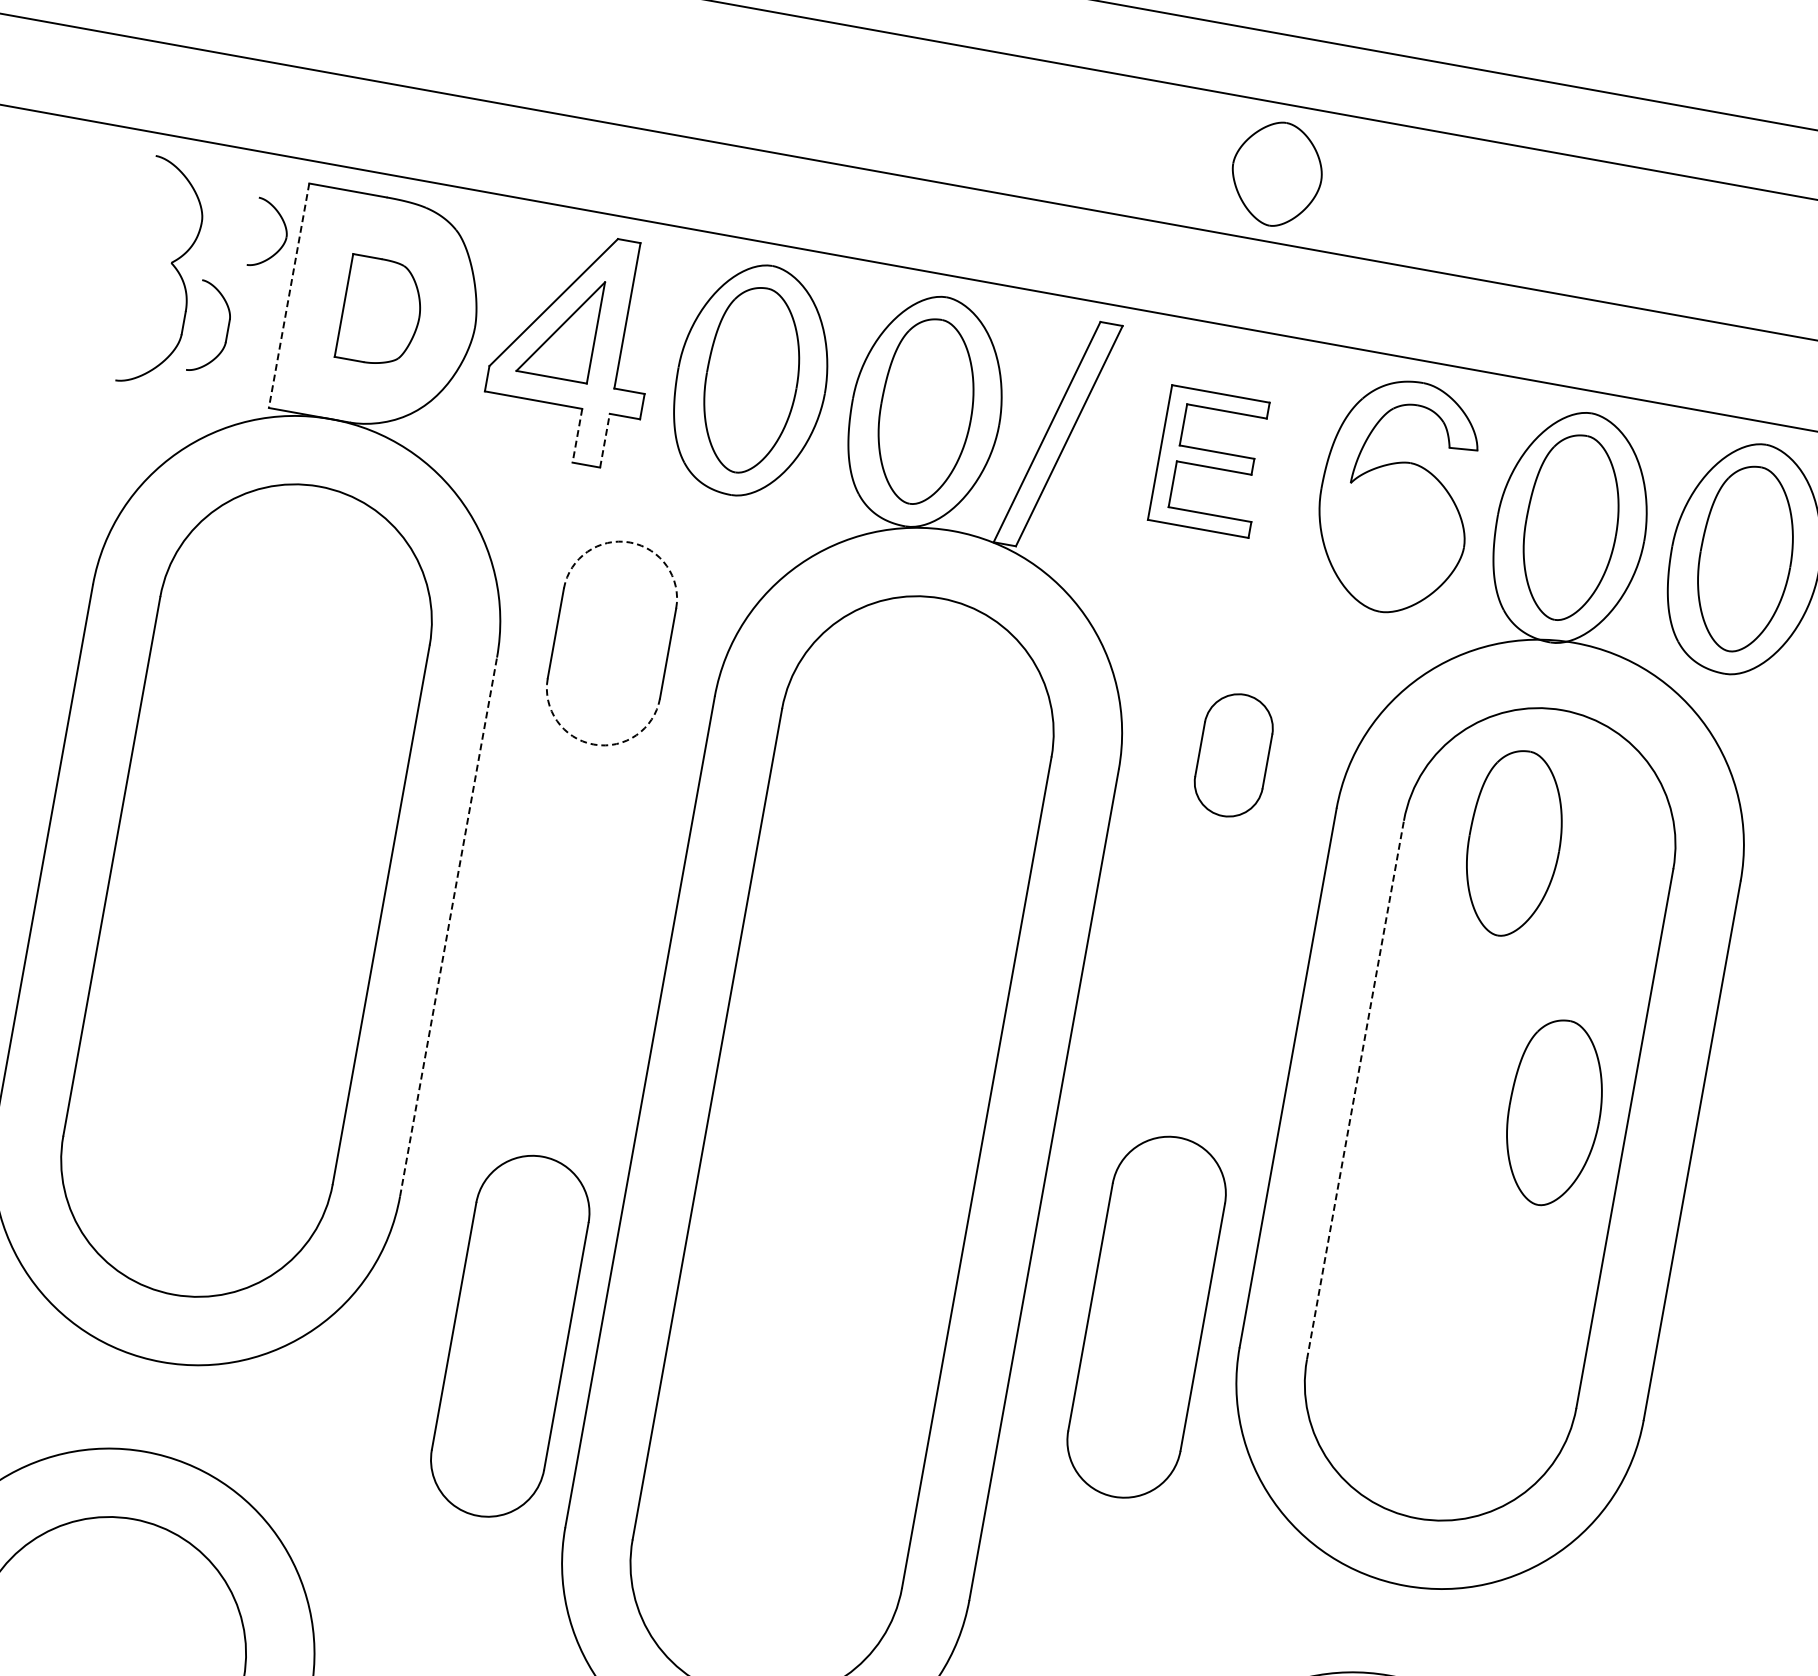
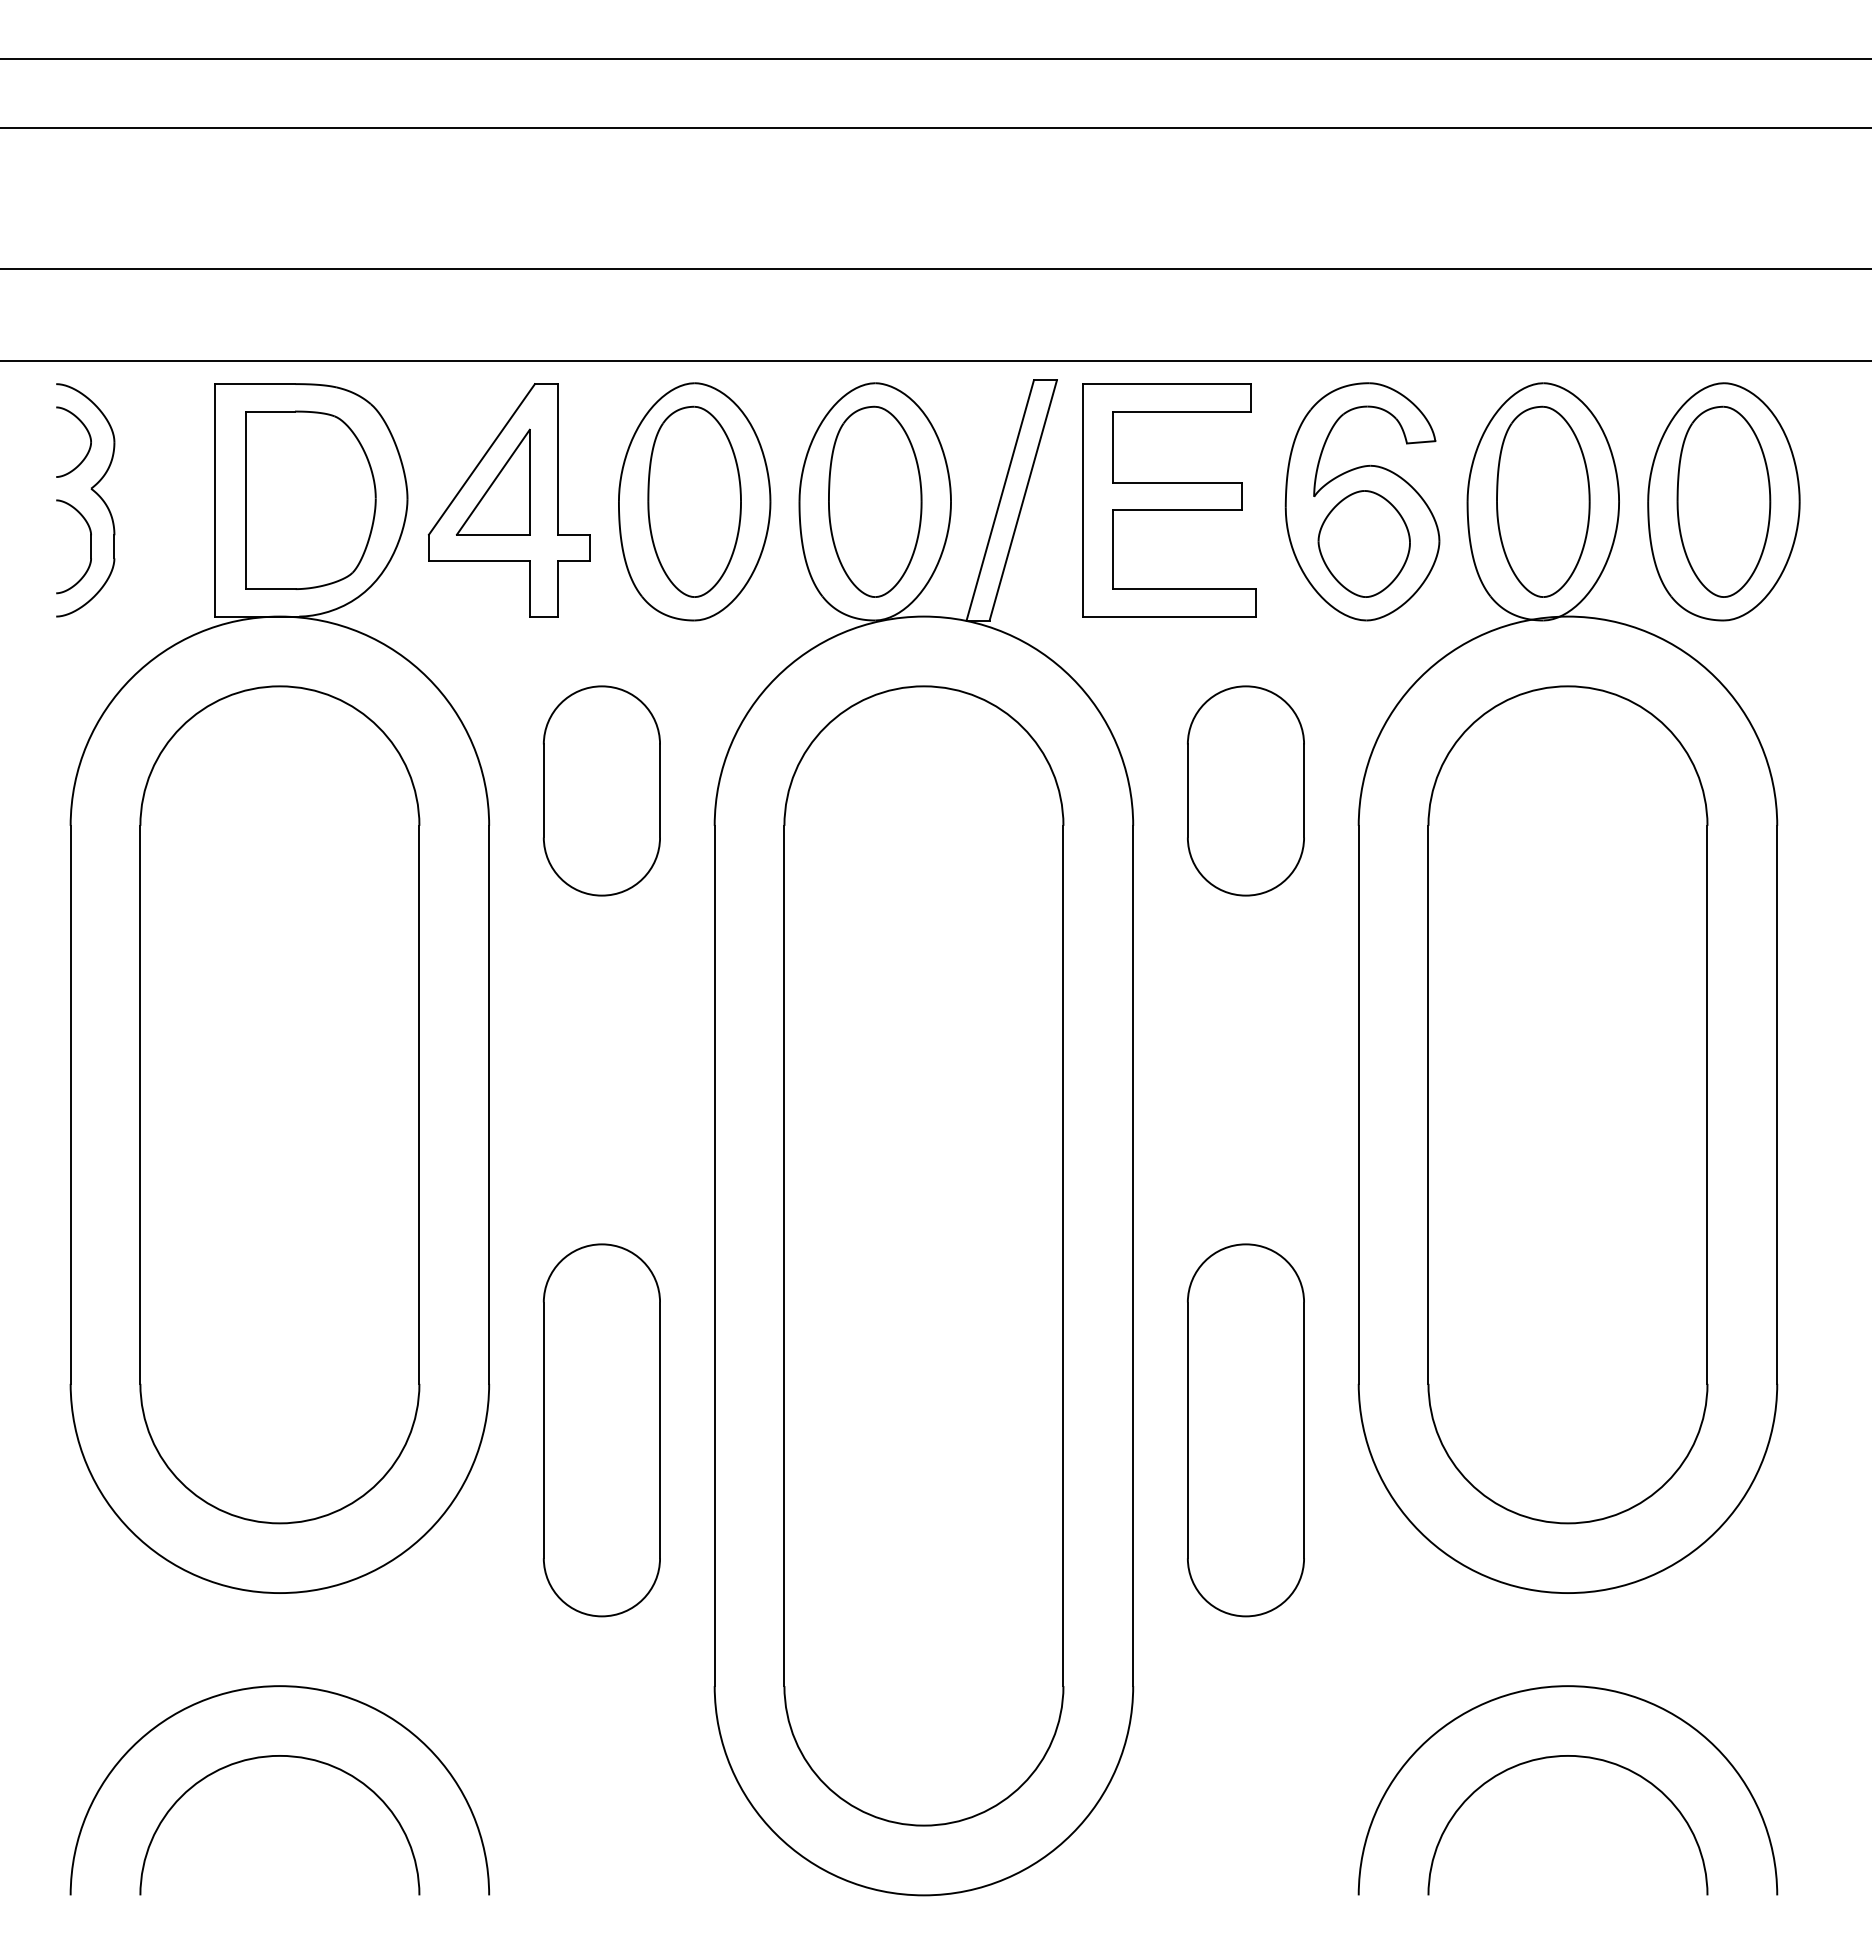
part: (1276, 173) -> (1363, 543), moved
part: (285, 230) -> (88, 435), moved
line: (289, 295) -> (215, 500), dashed -> solid
part: (381, 311) -> (310, 499), size x1.67
part: (227, 330) -> (90, 546), moved
line: (577, 435) -> (529, 588), dashed -> solid
line: (605, 440) -> (558, 588), dashed -> solid
part: (1210, 461) -> (1169, 500), size x1.67
arc: (629, 542) -> (601, 686), dashed -> solid
arc: (593, 744) -> (601, 895), dashed -> solid
part: (1233, 754) -> (1245, 790), size x1.67
part: (1514, 843) -> (1543, 828), removed
line: (448, 926) -> (489, 1104), dashed -> solid
line: (1355, 1089) -> (1428, 1104), dashed -> solid
part: (1554, 1112) -> (1632, 1091), removed
part: (1146, 1317) -> (1245, 1430), moved
part: (509, 1336) -> (601, 1430), moved

